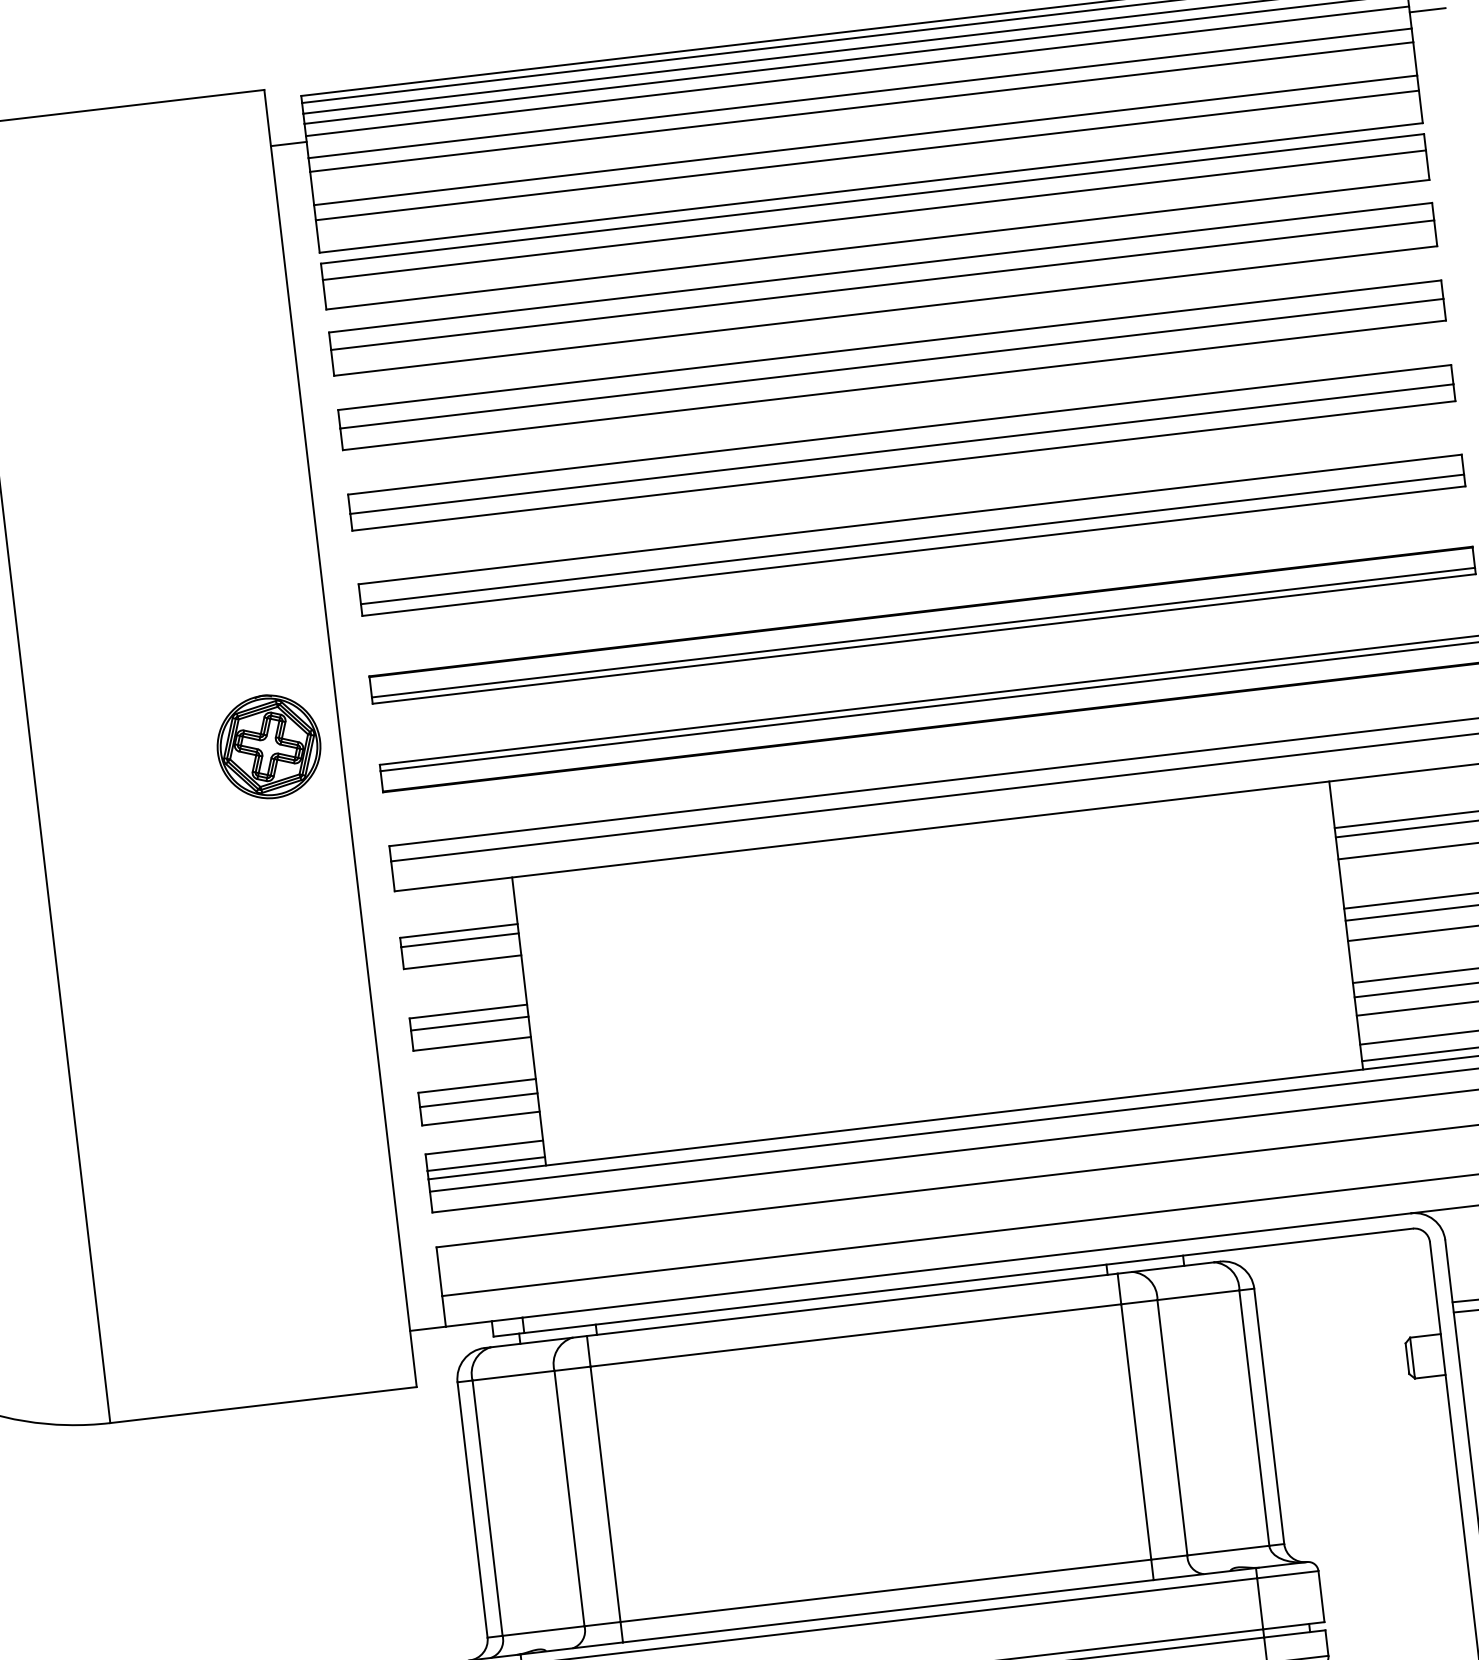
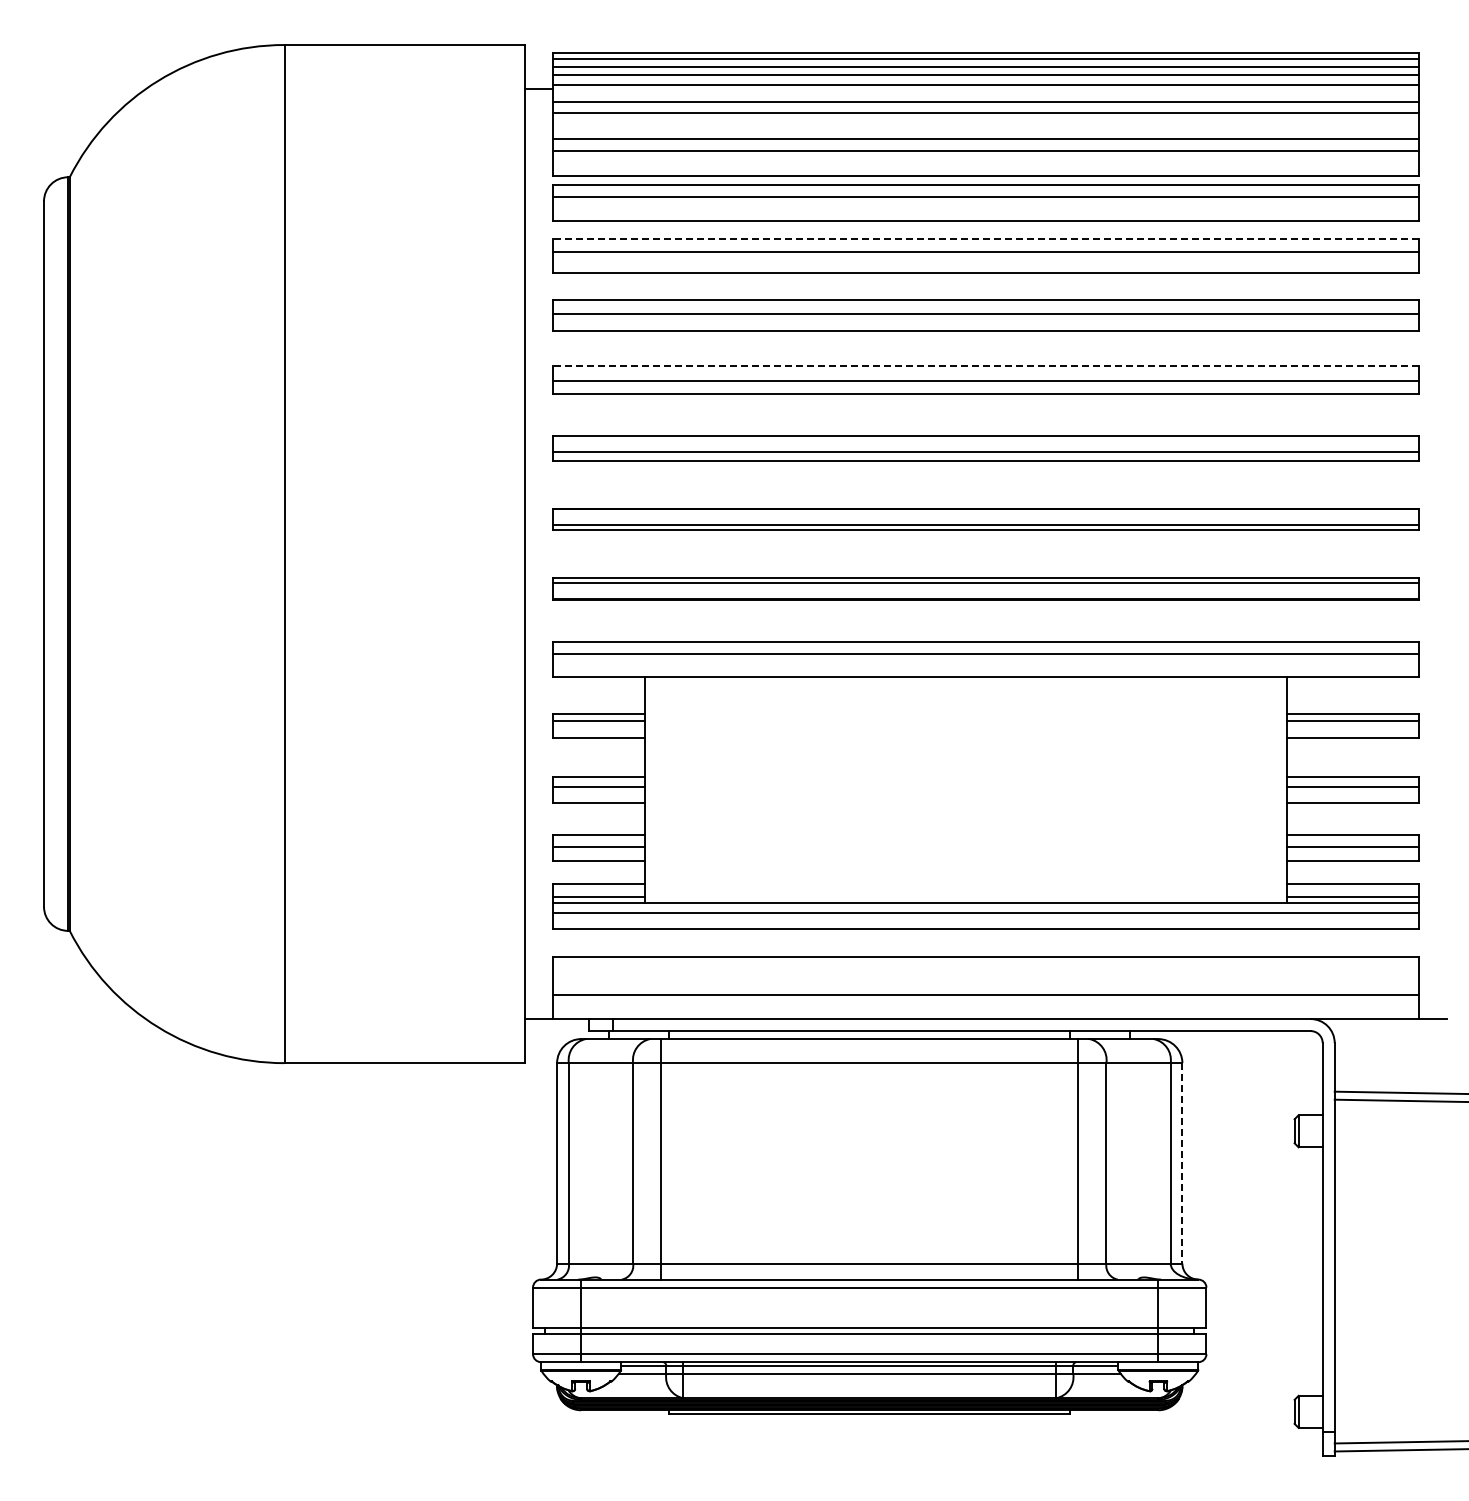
line: (1427, 10) -> (1432, 89), removed
line: (879, 267) -> (985, 238), solid -> dashed
line: (898, 429) -> (985, 365), solid -> dashed
part: (268, 747) -> (468, 554), removed
line: (1269, 1416) -> (1182, 1163), solid -> dashed

